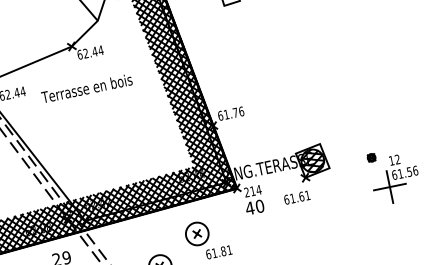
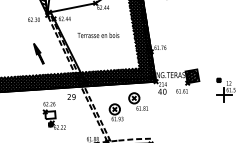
text: (86, 86) -> (98, 34), moved

